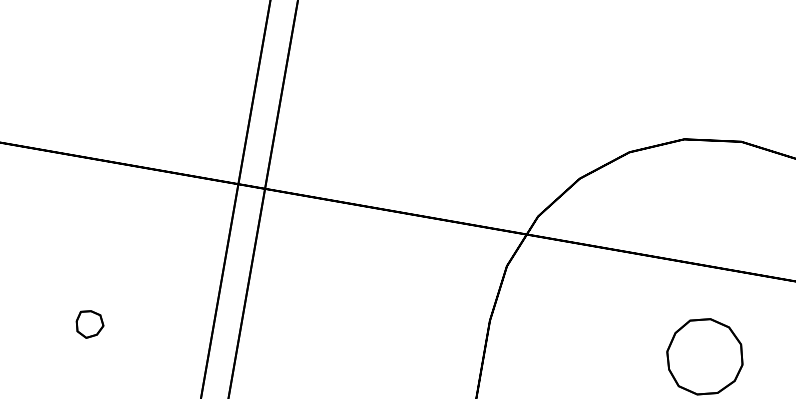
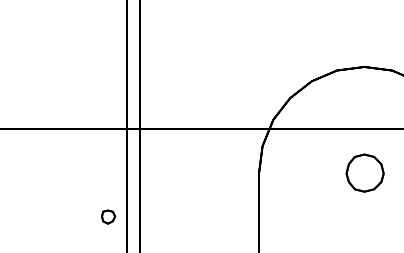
part: (89, 323) -> (108, 216), moved

